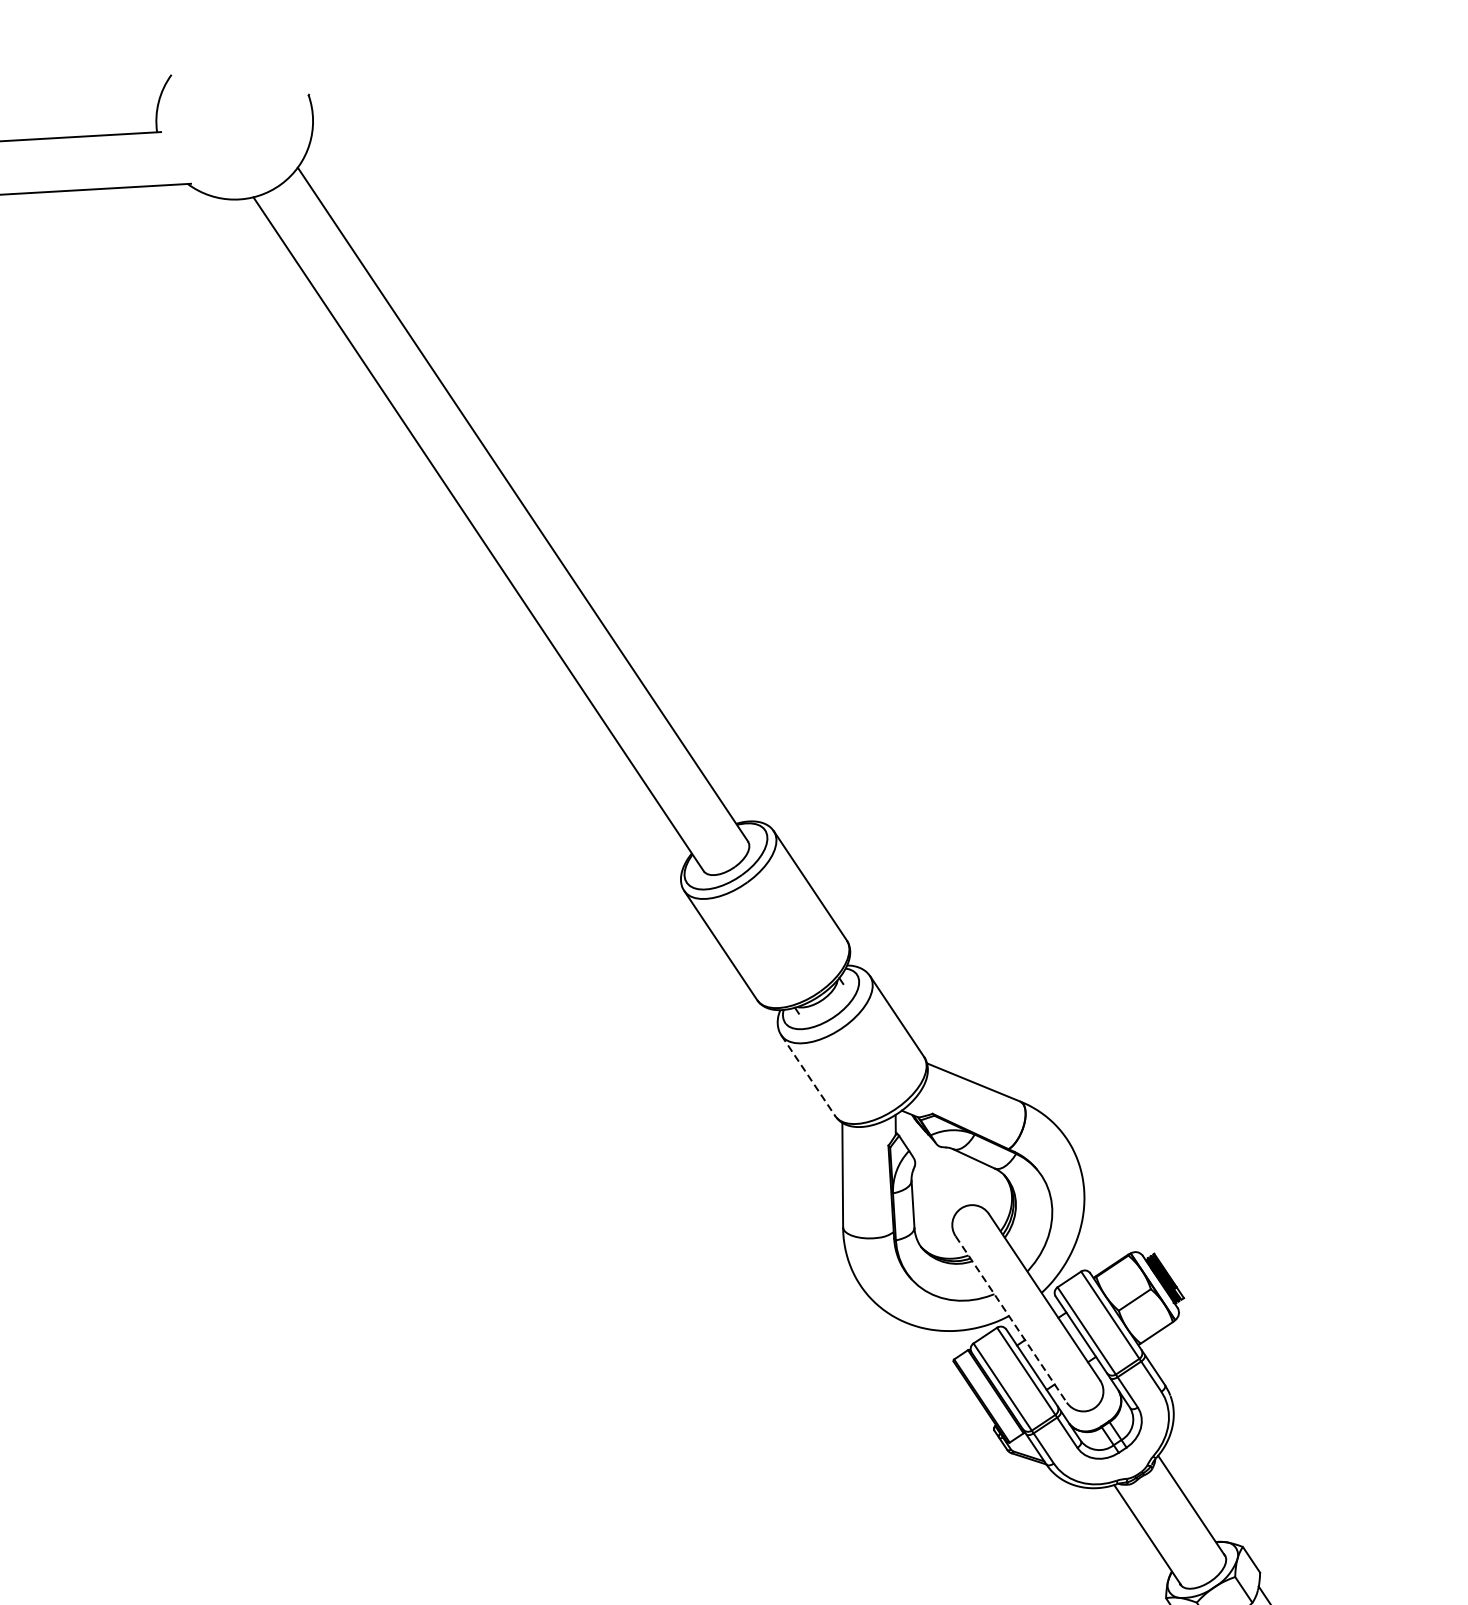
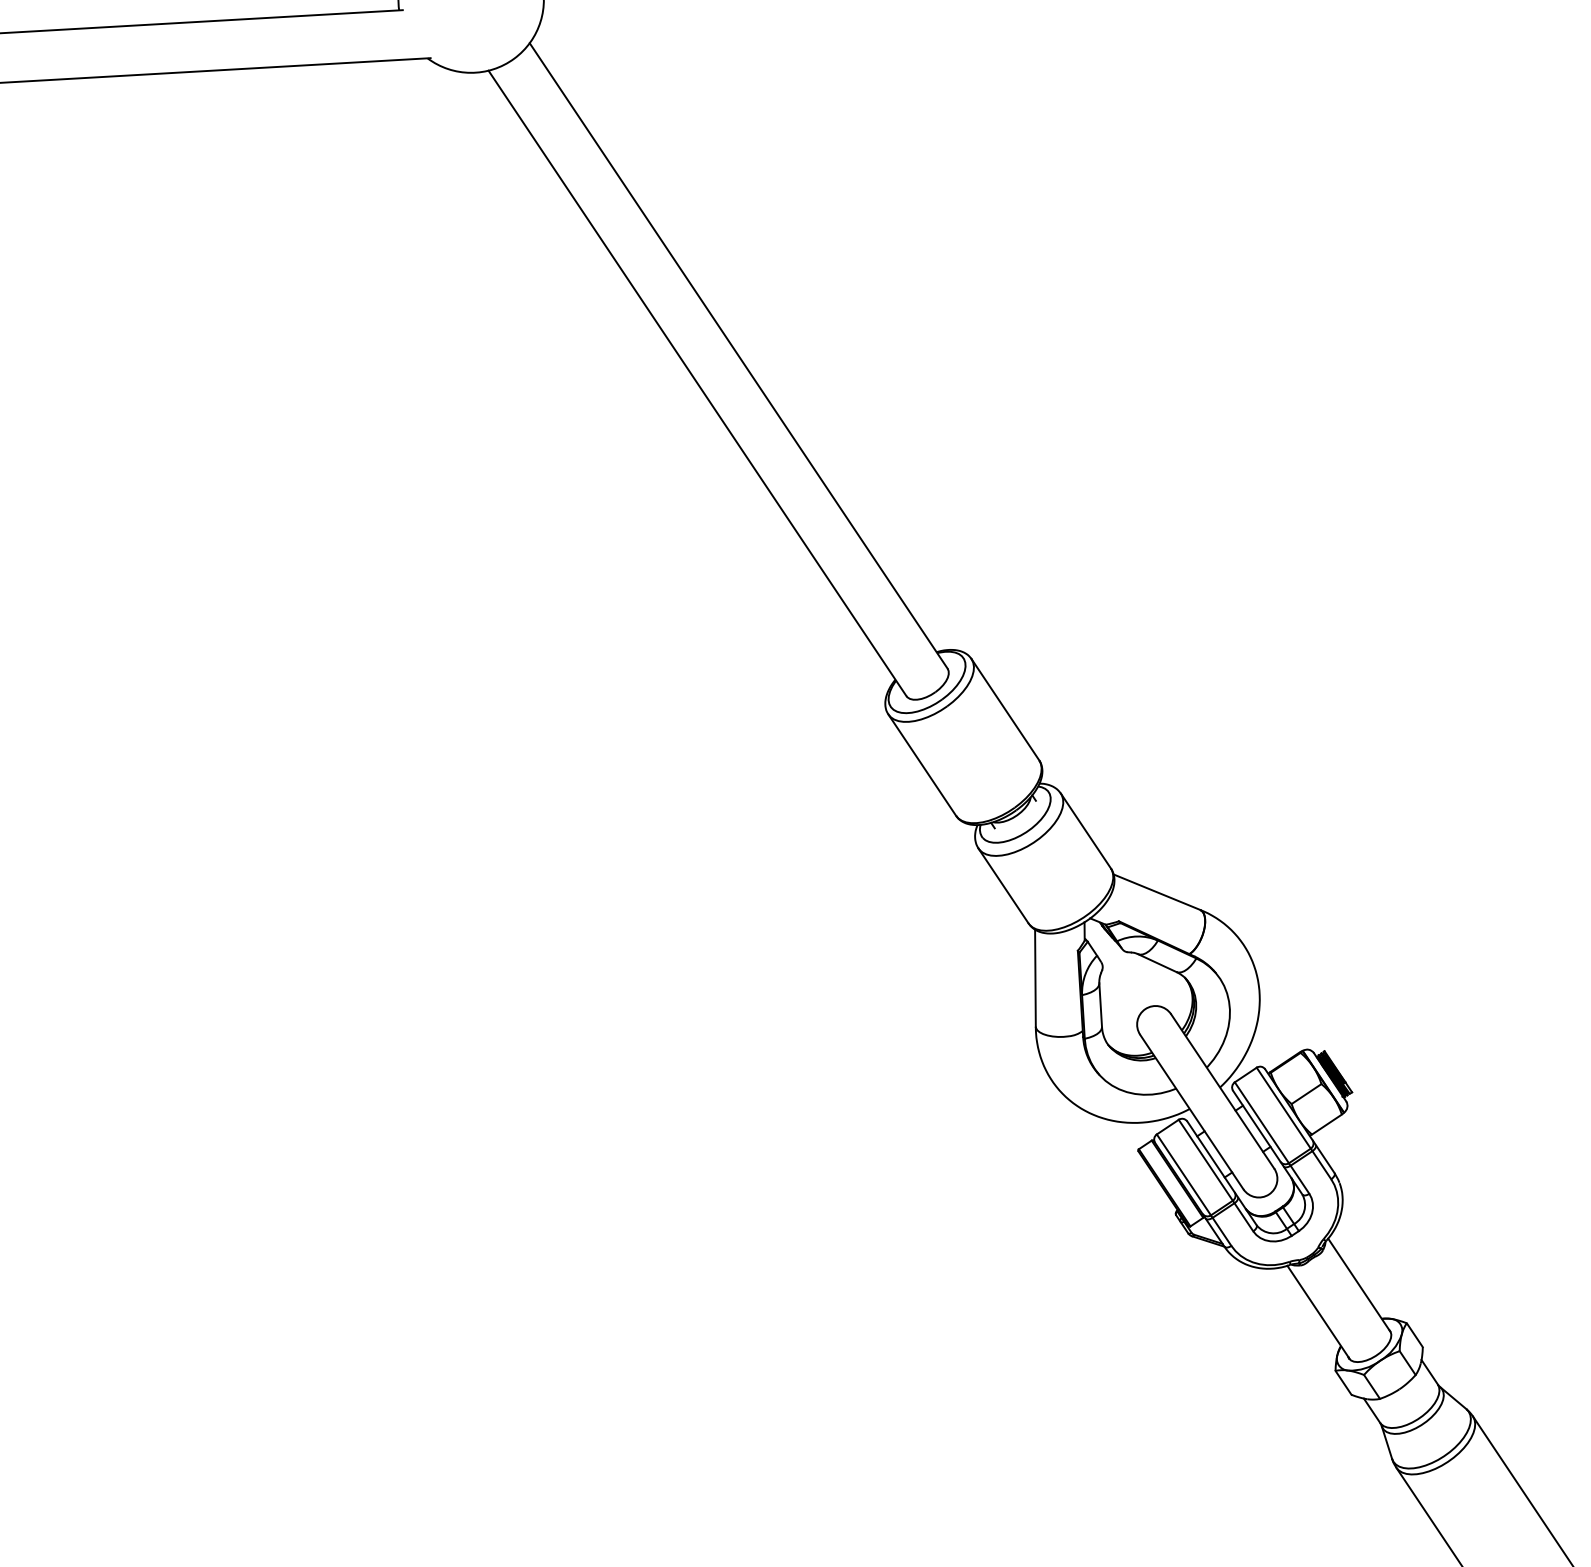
line: (808, 1076) -> (1003, 886), dashed -> solid
line: (1010, 1319) -> (1191, 1112), dashed -> solid

